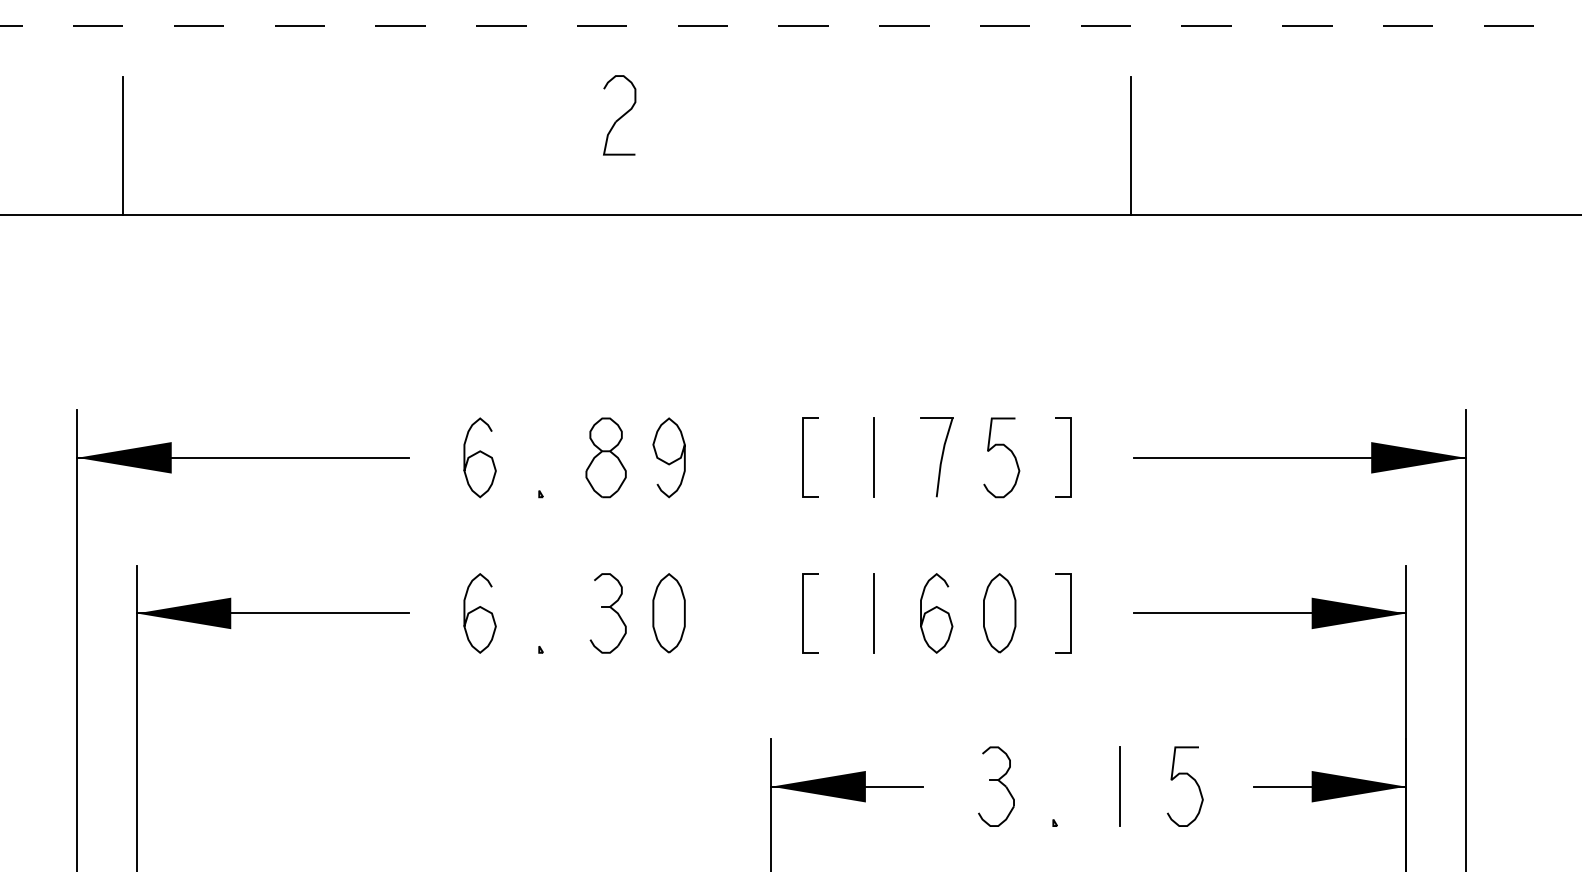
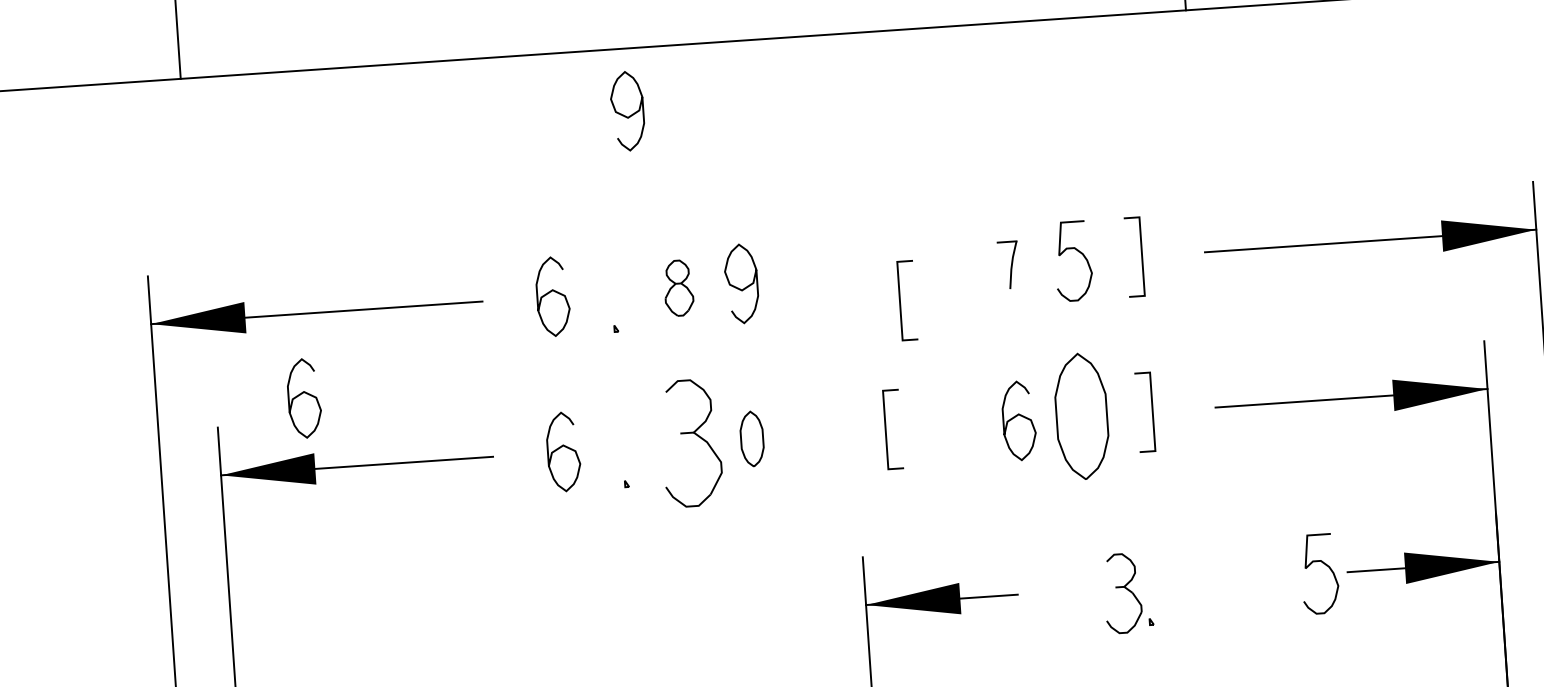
curve: (564, 281) -> (625, 115), added
part: (605, 457) -> (678, 287), size x0.7
line: (803, 457) -> (900, 300), moved
line: (873, 457) -> (945, 269), removed
part: (936, 457) -> (1008, 265), size x0.6
curve: (222, 538) -> (301, 394), added
part: (607, 613) -> (690, 443), size x1.6
part: (668, 613) -> (751, 439), size x0.7
line: (873, 613) -> (956, 425), removed
part: (999, 613) -> (1081, 416), size x1.6
curve: (1192, 779) -> (1326, 566), moved
part: (996, 786) -> (1122, 593), moved
line: (1120, 786) -> (1214, 581), removed

